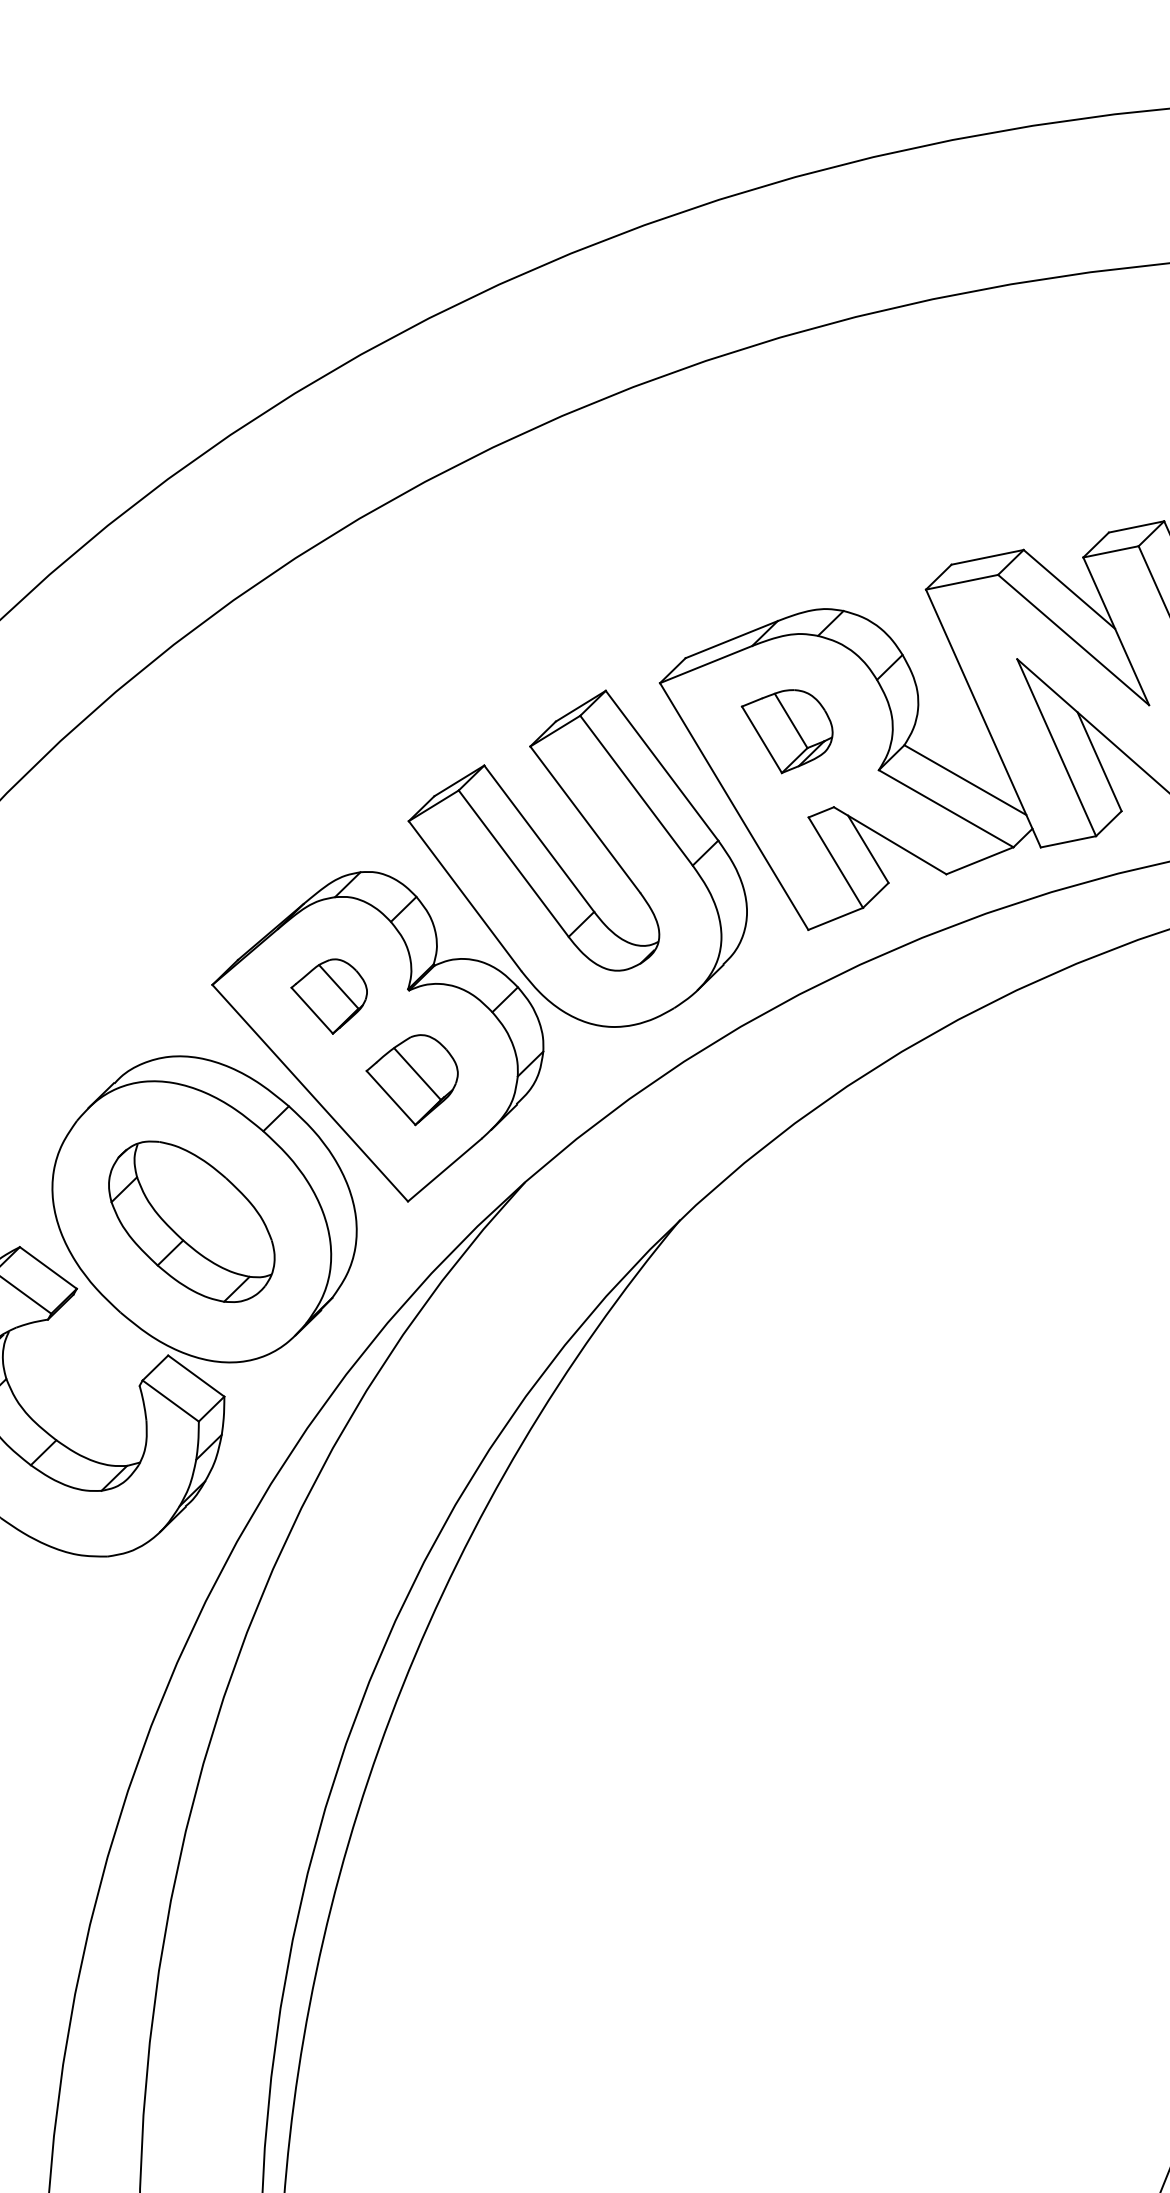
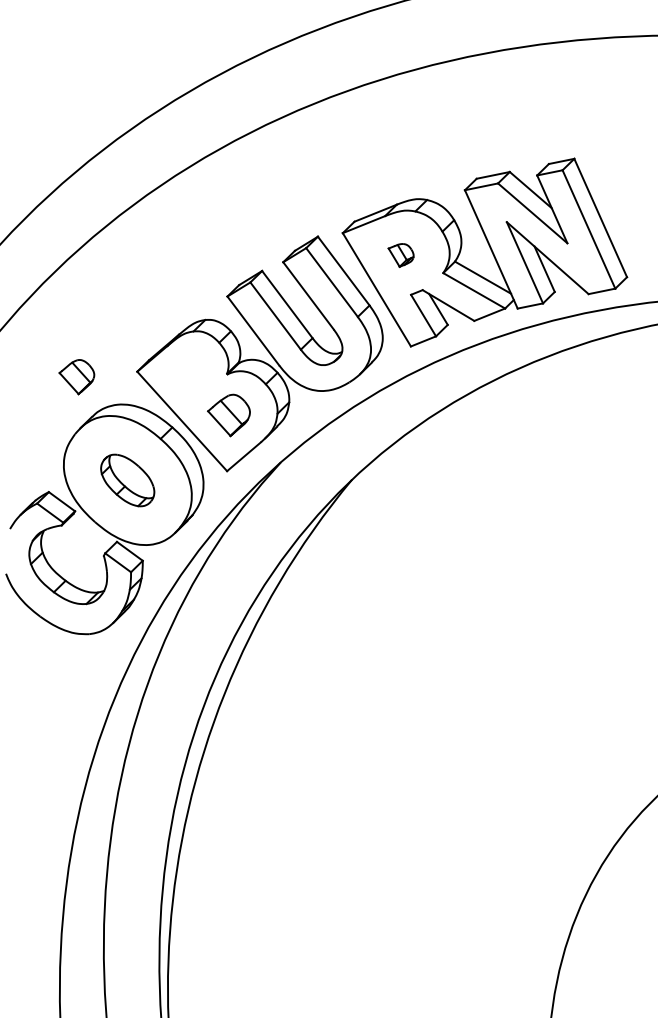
part: (785, 731) -> (400, 255), size x0.6
part: (328, 997) -> (76, 377), moved
part: (191, 1221) -> (127, 480), size x0.7

